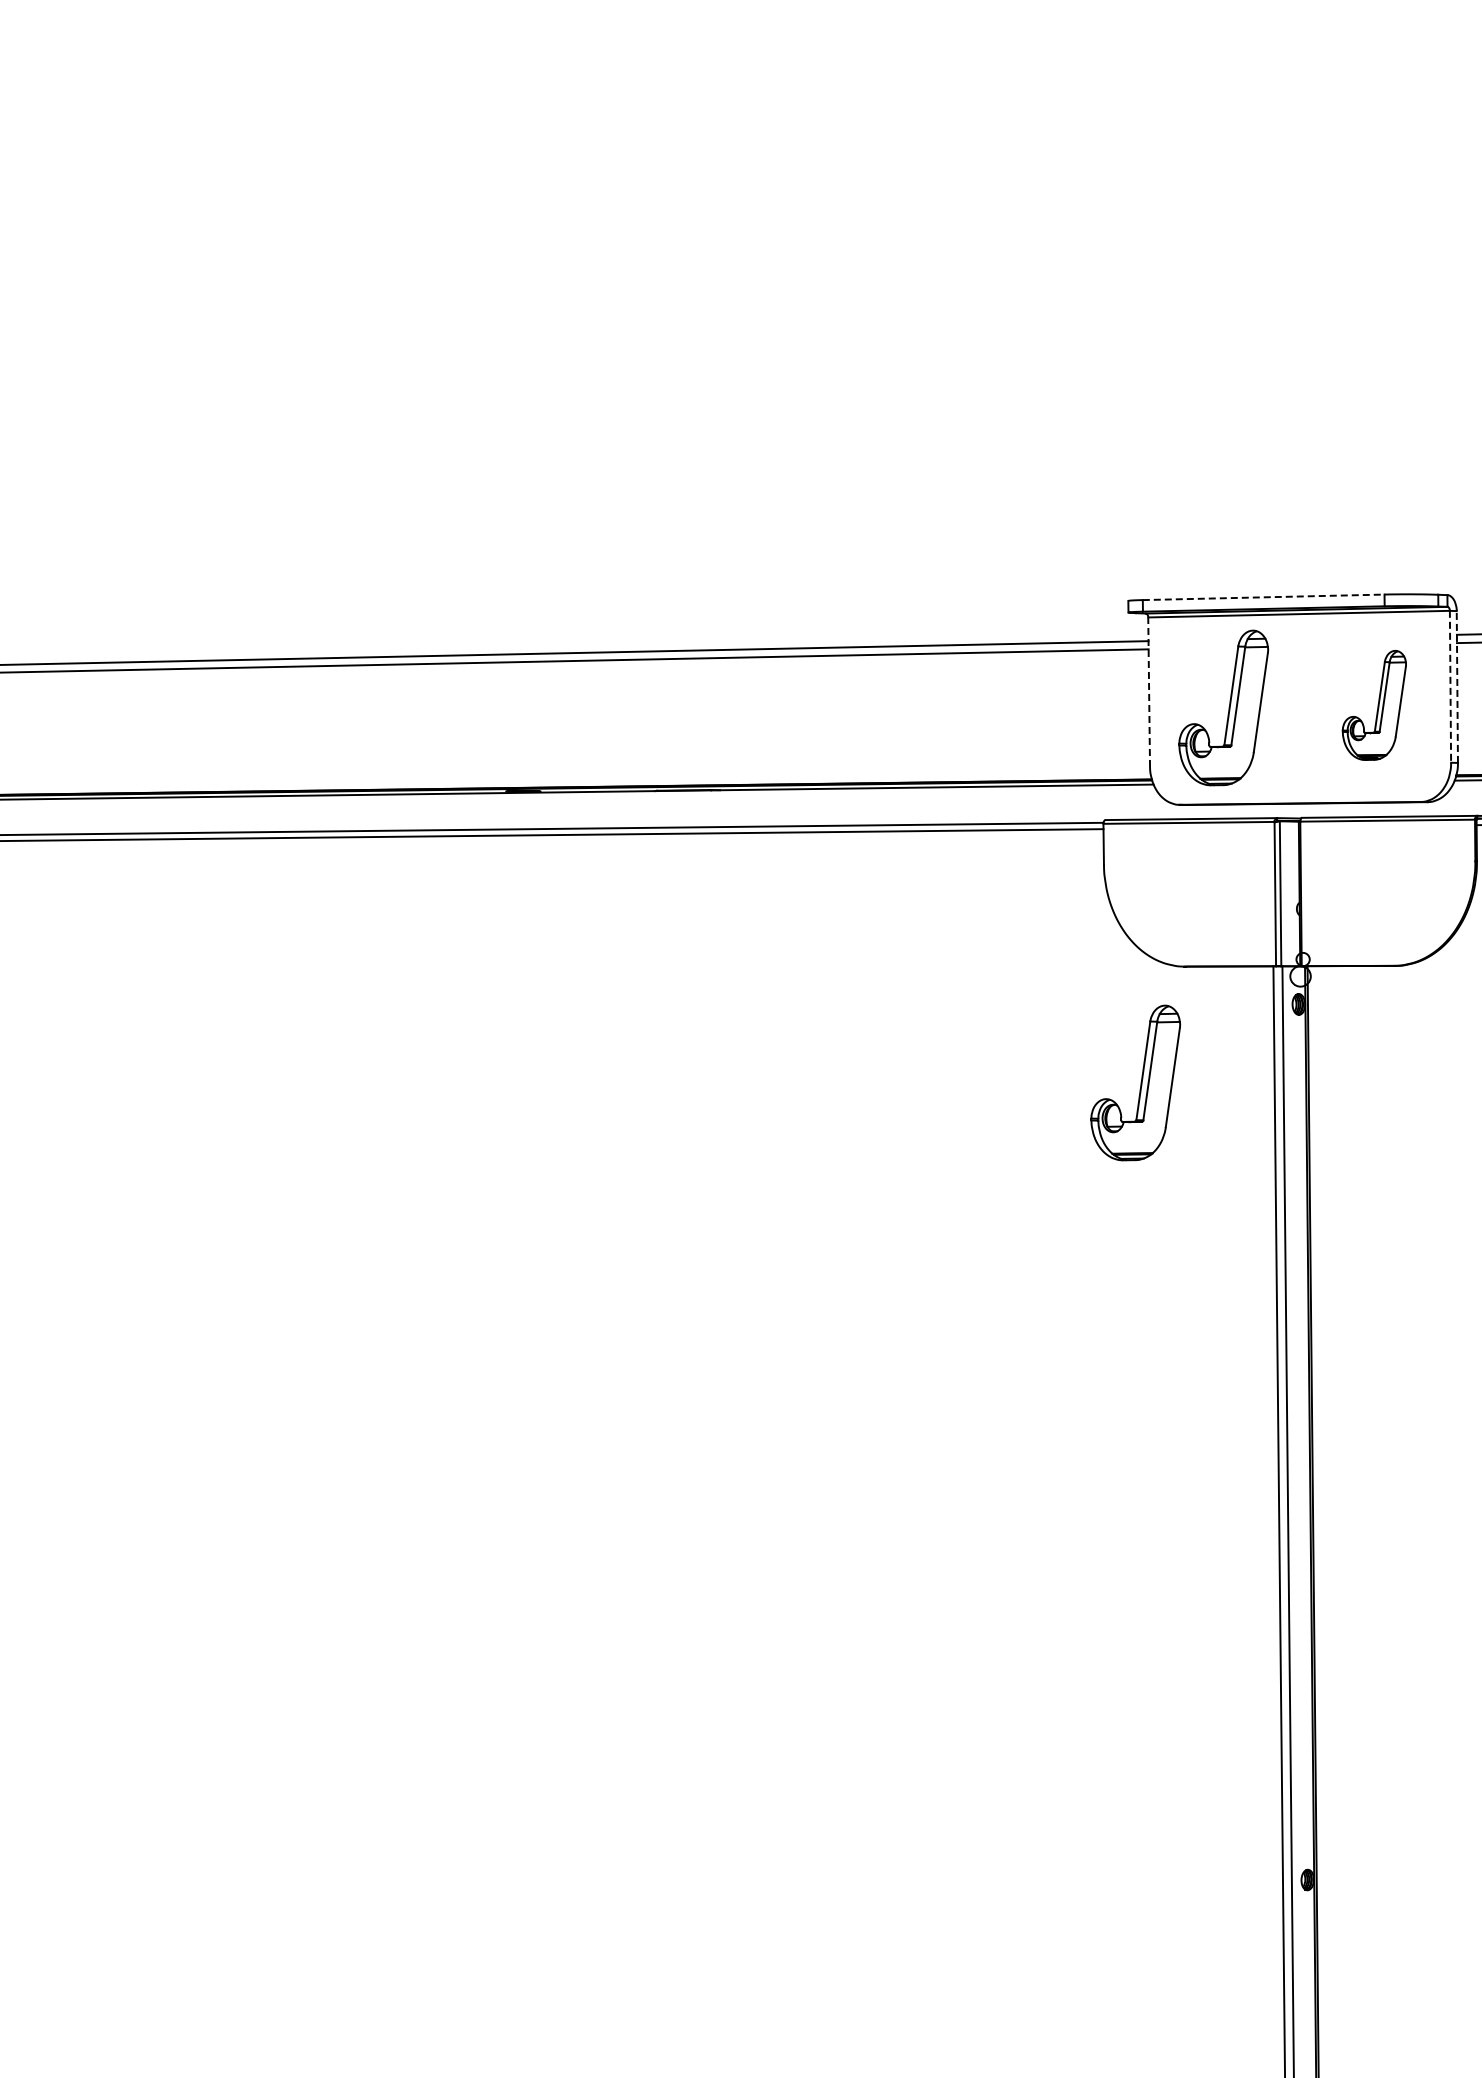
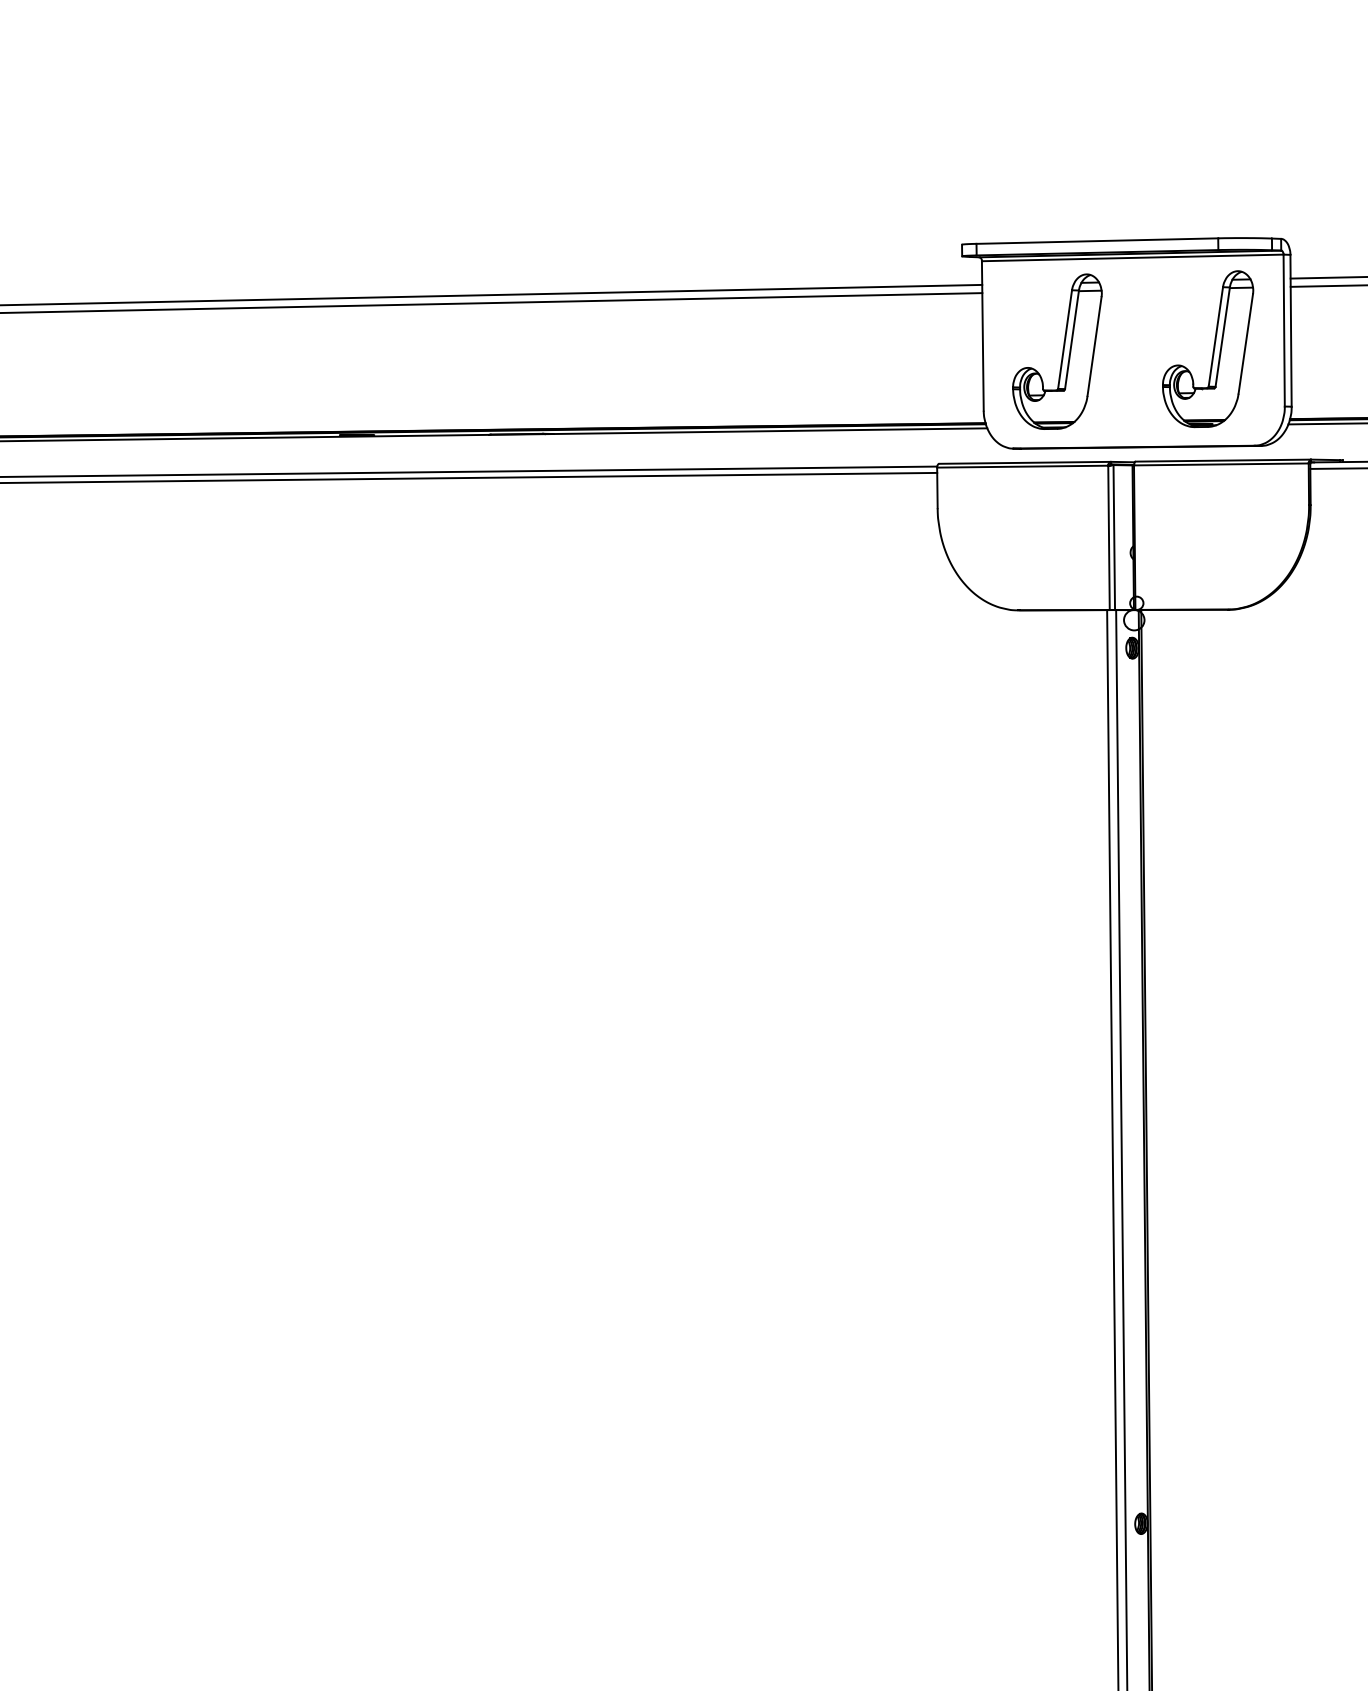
line: (1263, 597) -> (1097, 241), dashed -> solid
line: (1450, 686) -> (1284, 330), dashed -> solid
line: (1457, 687) -> (1291, 331), dashed -> solid
line: (1149, 692) -> (983, 336), dashed -> solid
part: (1374, 705) -> (1208, 349), size x1.43
part: (1135, 1082) -> (969, 726), removed

